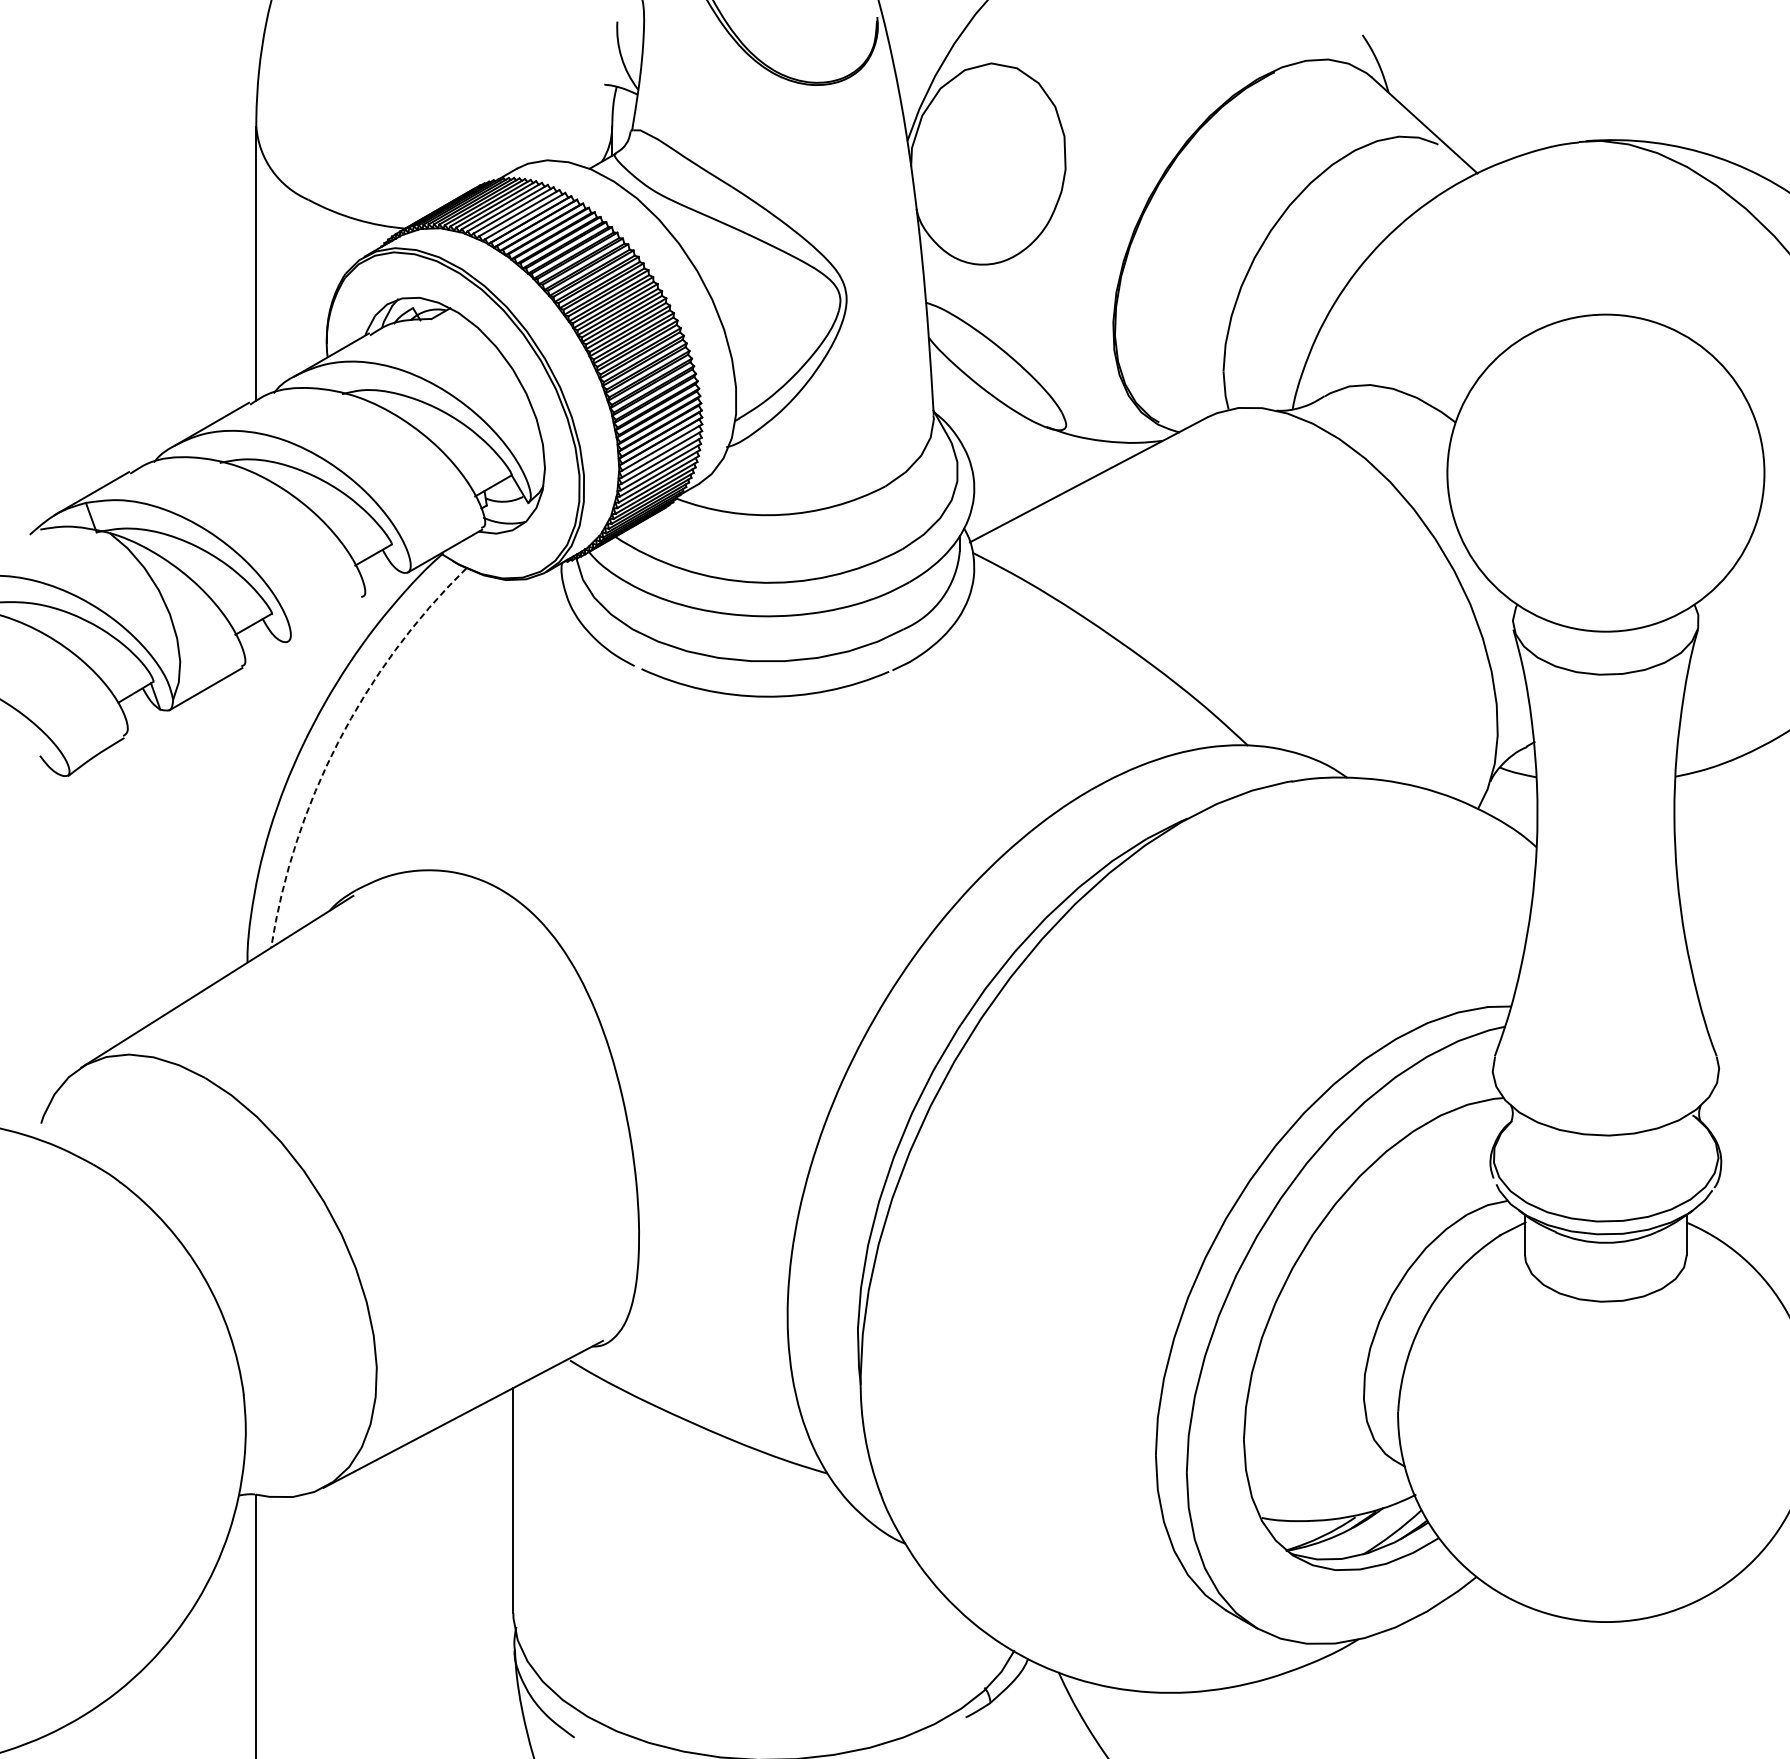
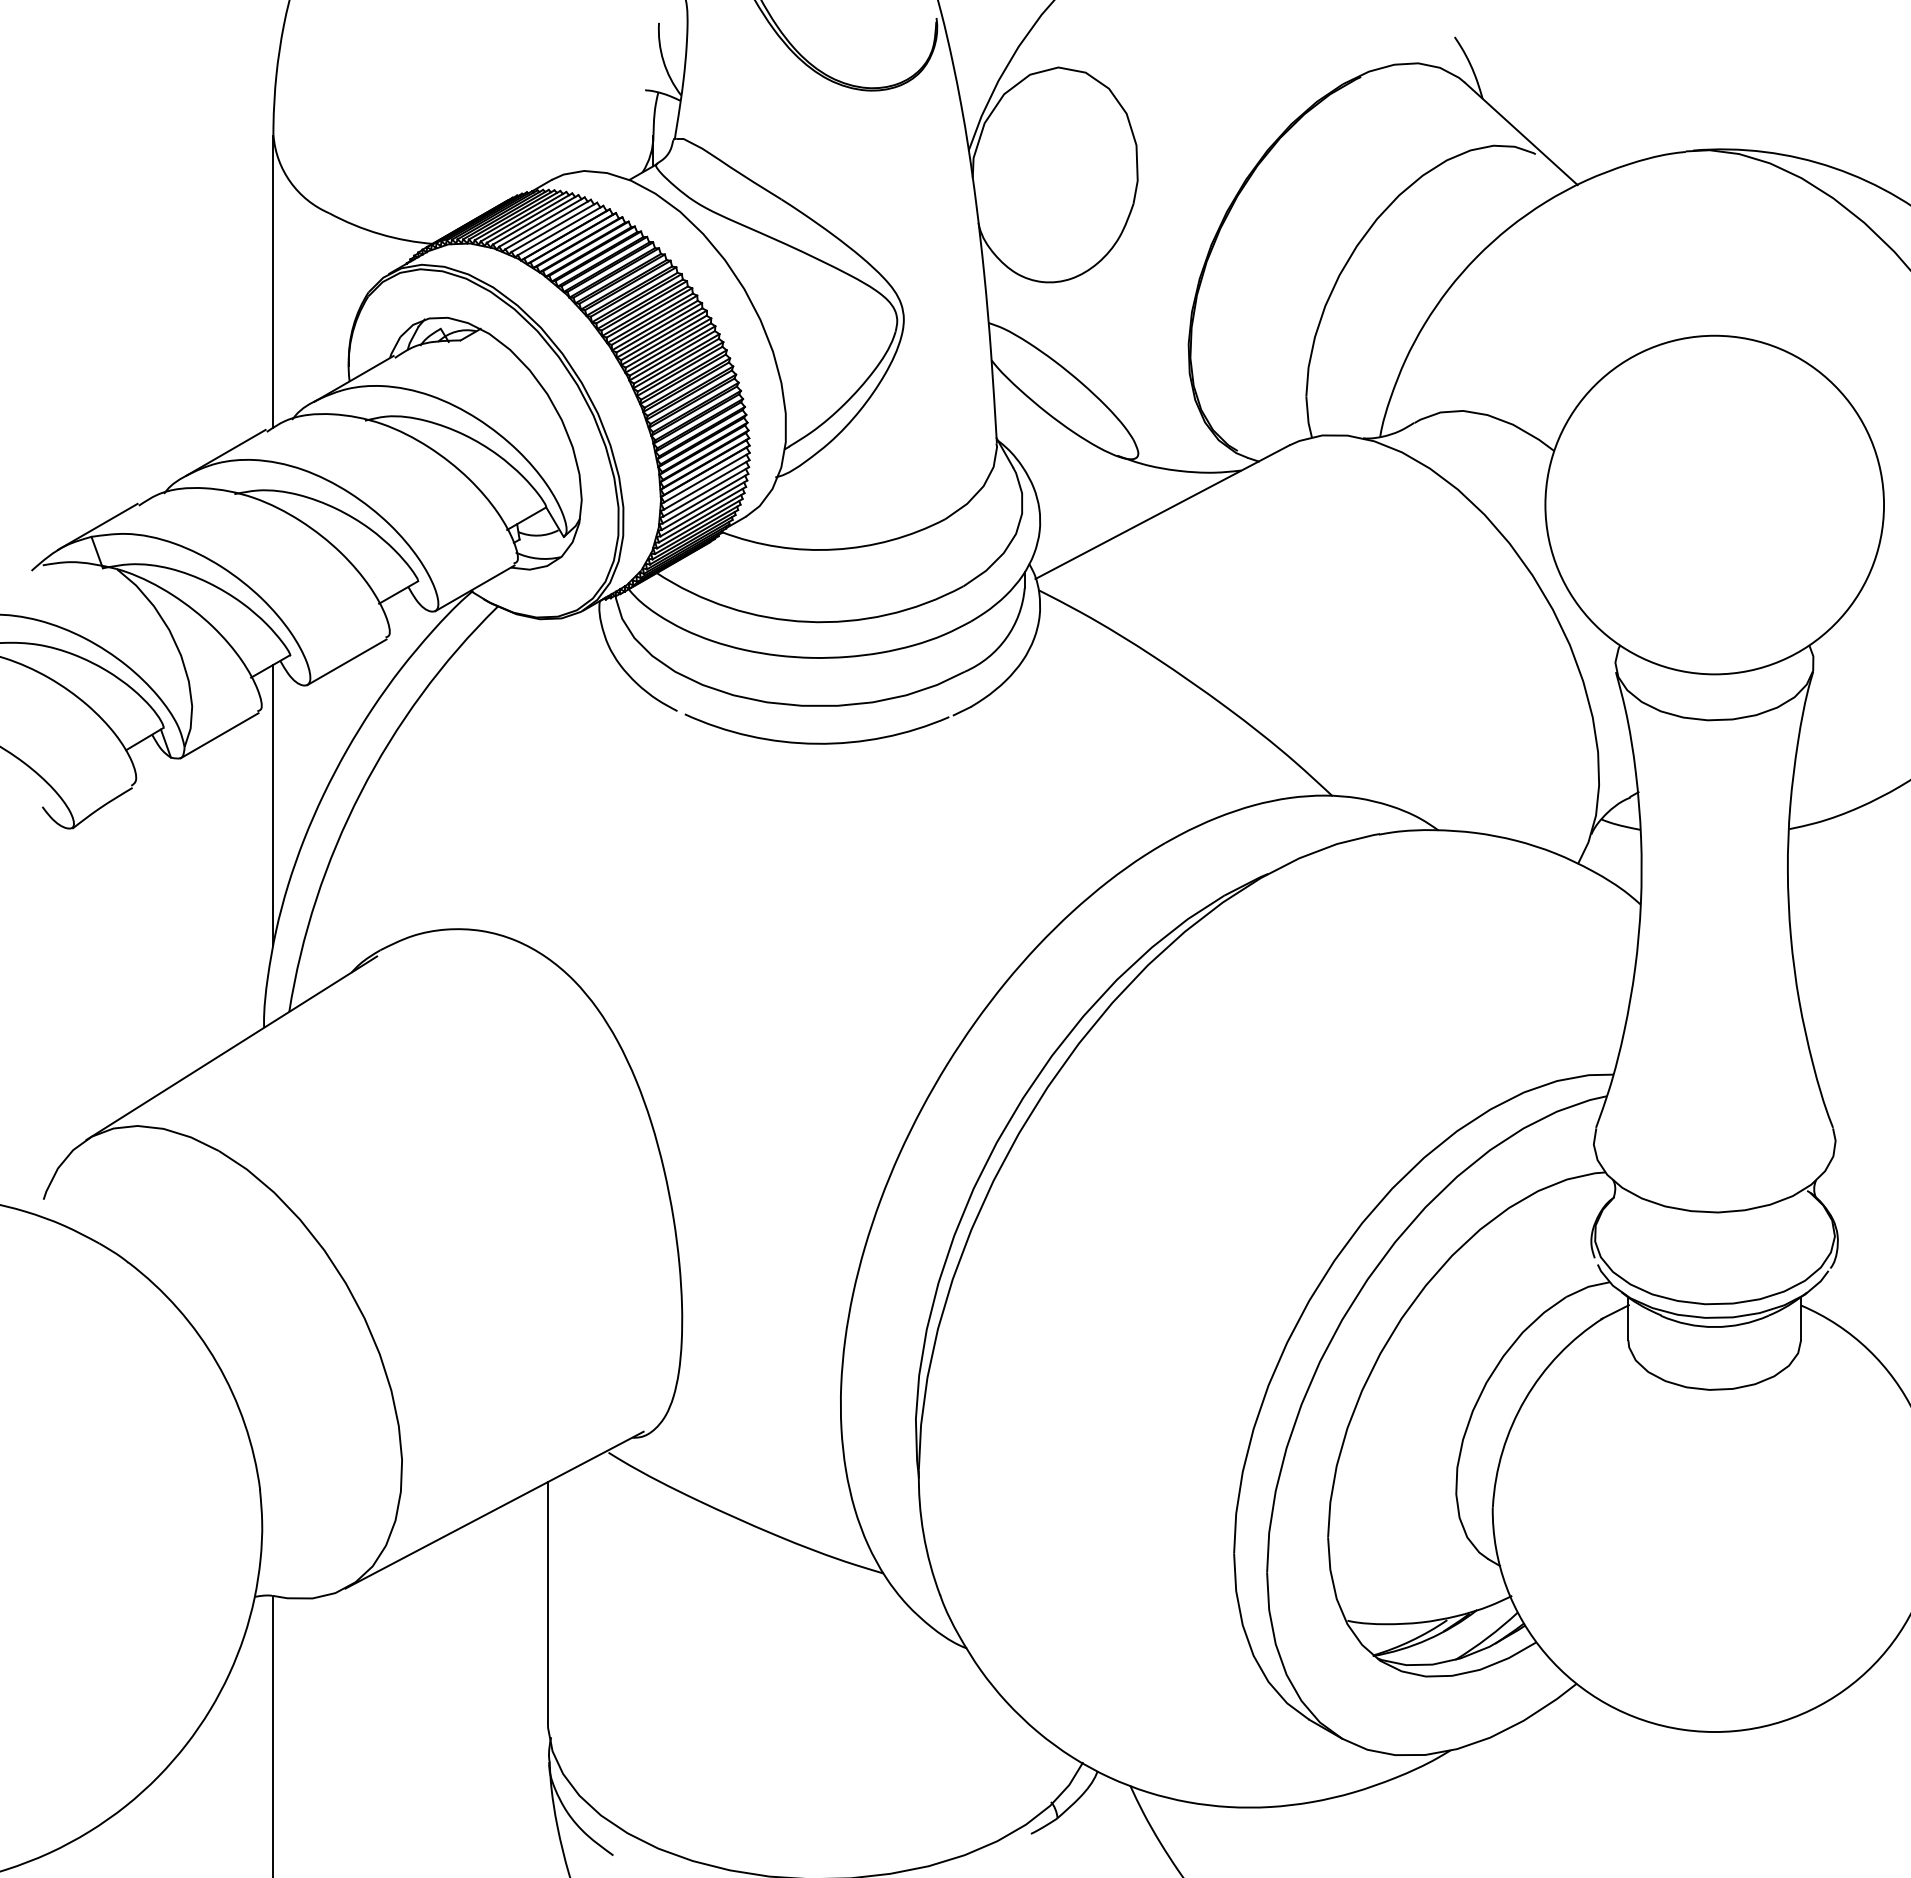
line: (324, 620) -> (346, 662), added
arc: (337, 742) -> (360, 792), dashed -> solid
line: (256, 753) -> (273, 804), added

